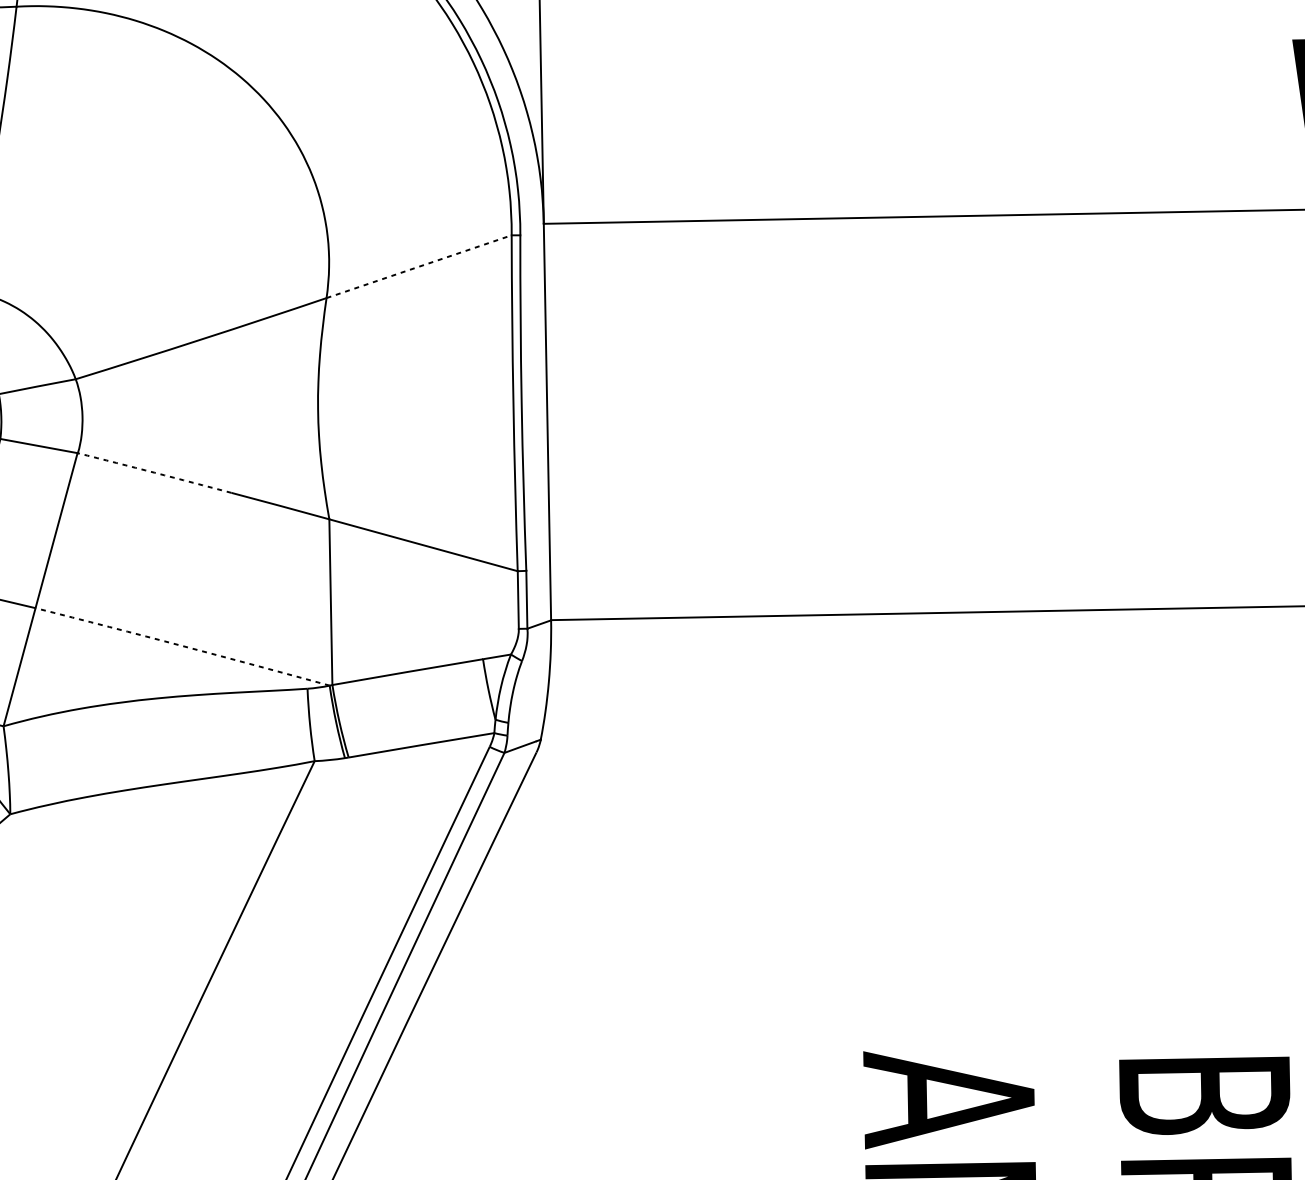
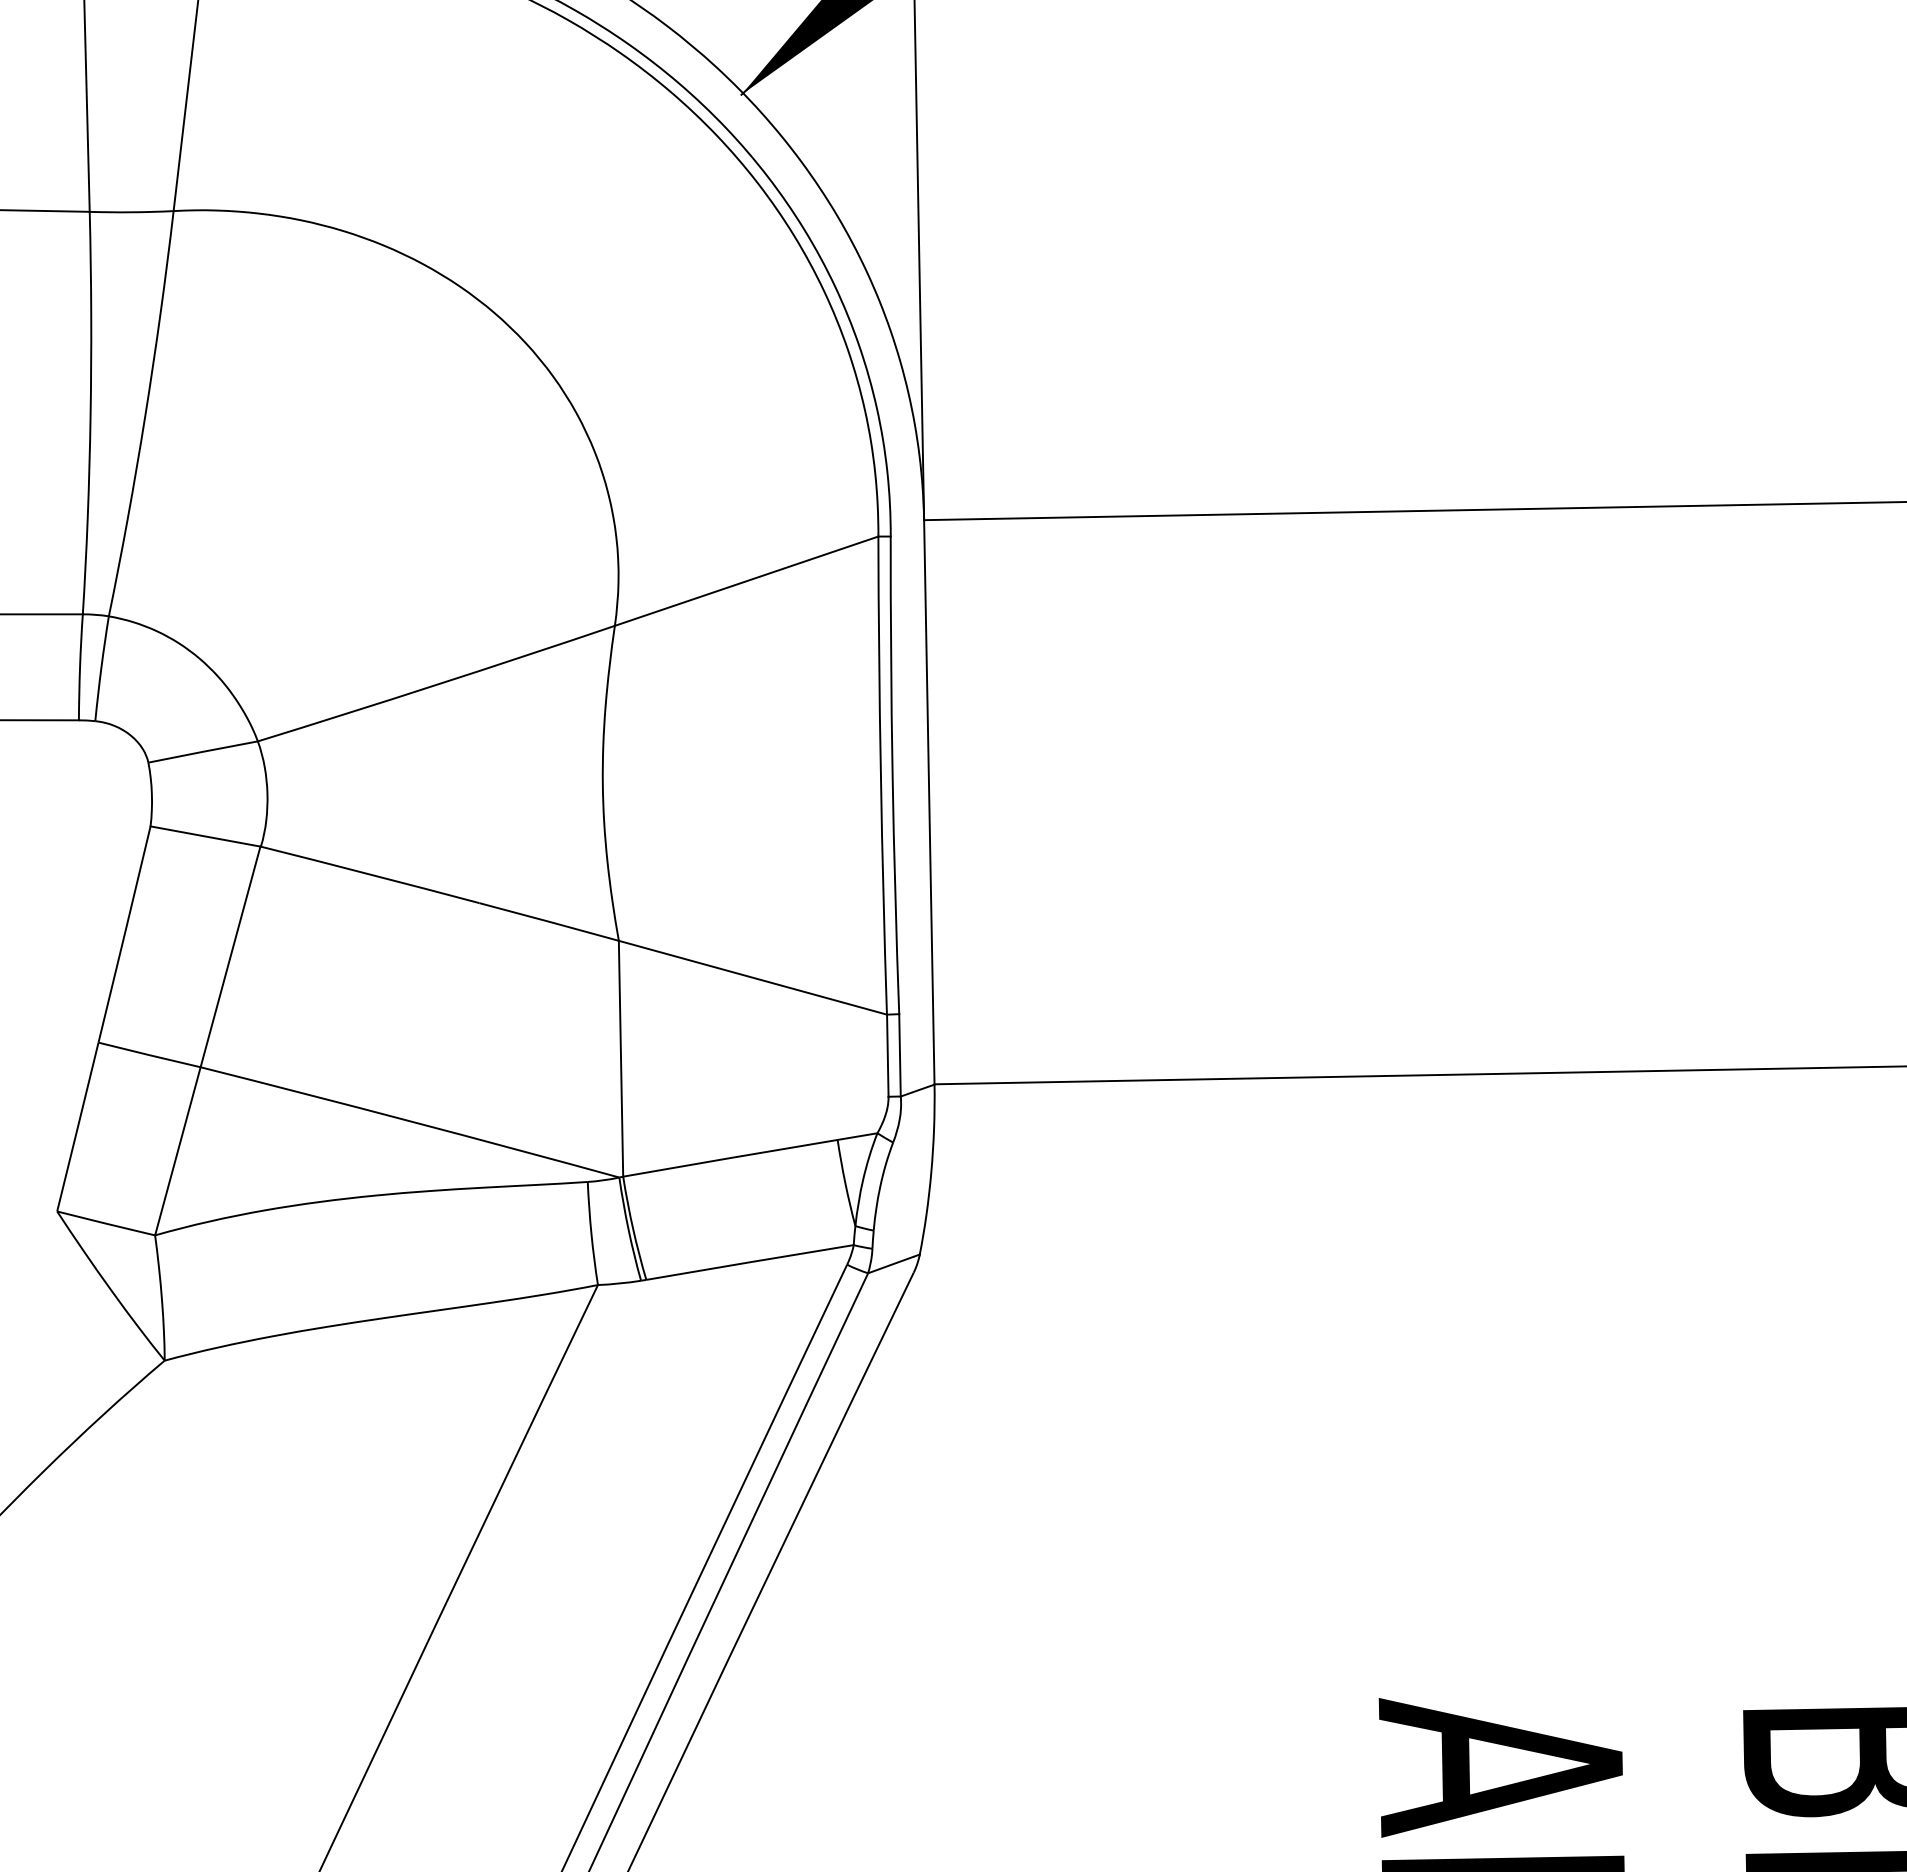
line: (419, 266) -> (747, 581), dashed -> solid
arc: (154, 472) -> (370, 874), dashed -> solid
arc: (182, 646) -> (410, 1121), dashed -> solid

